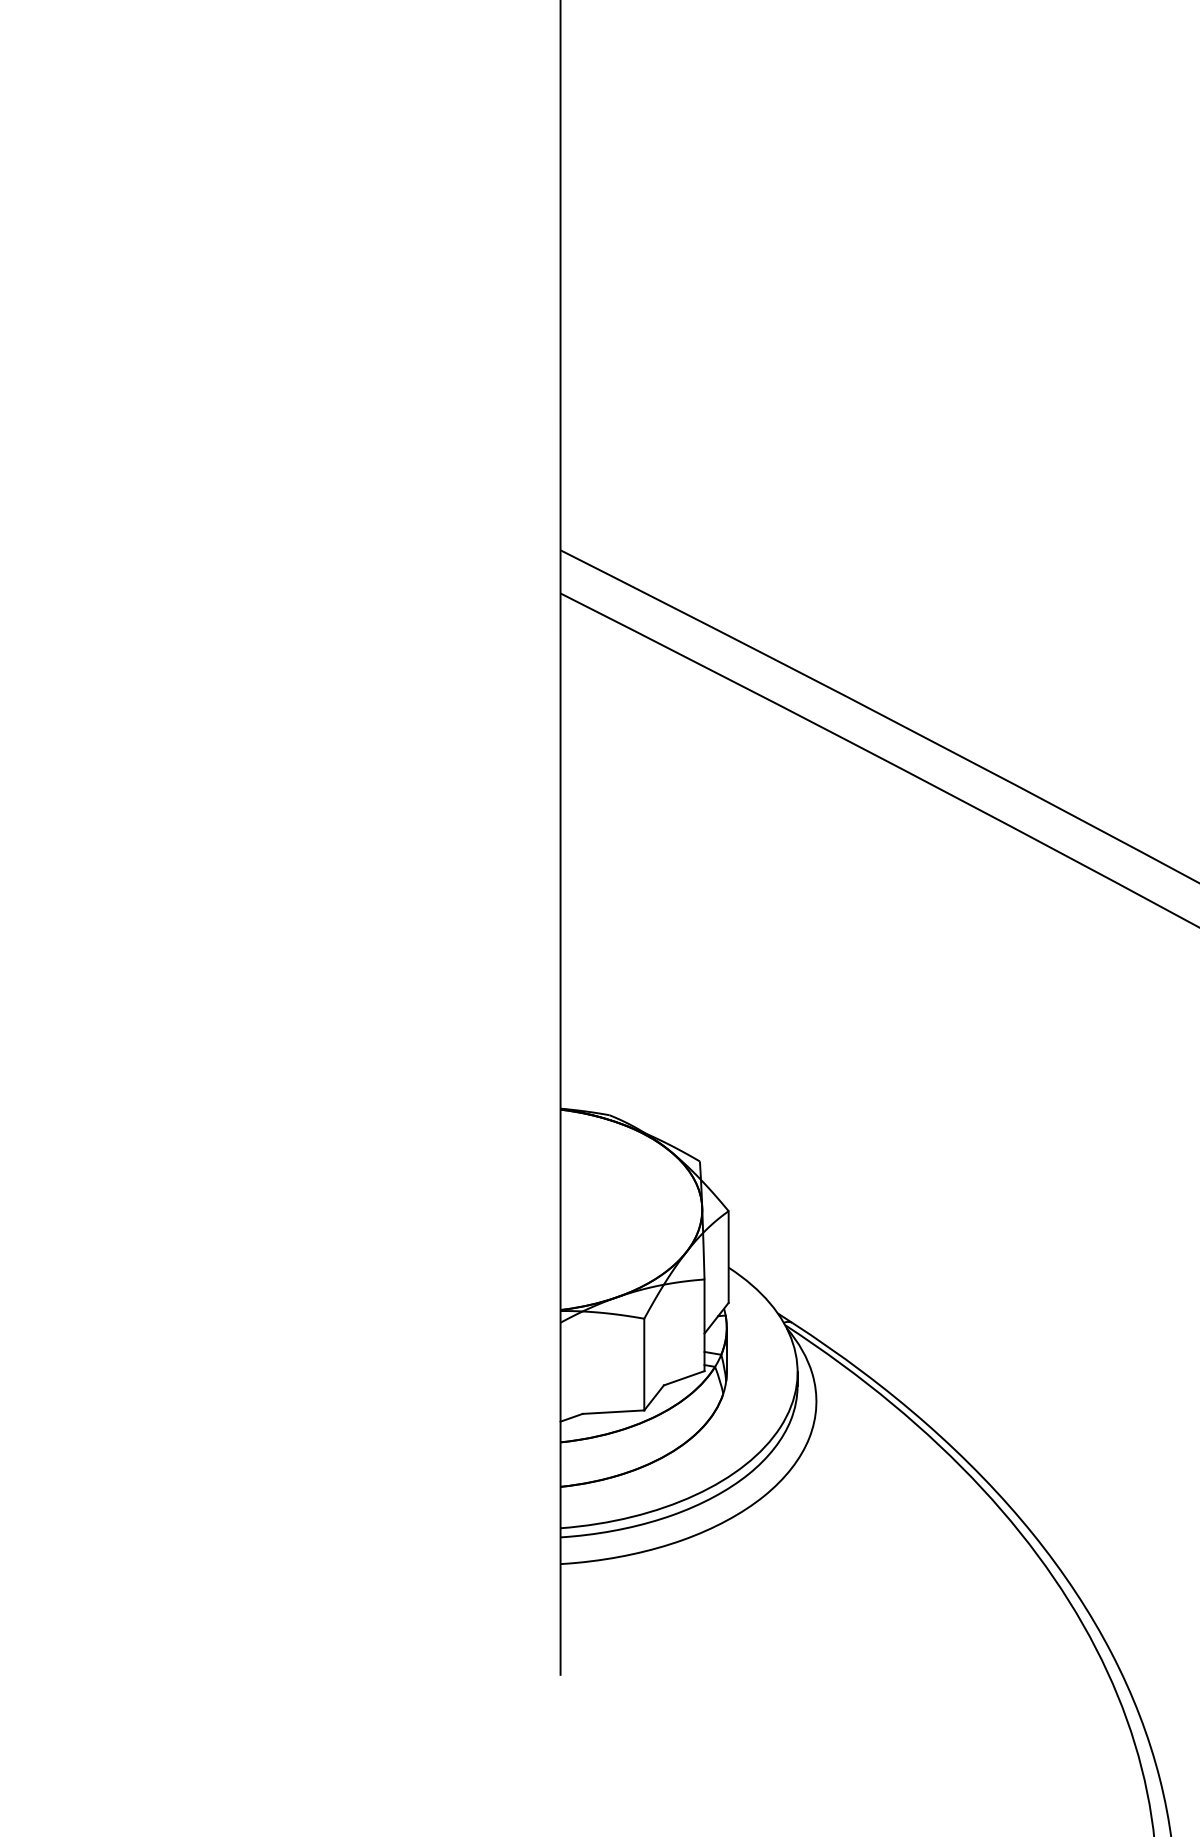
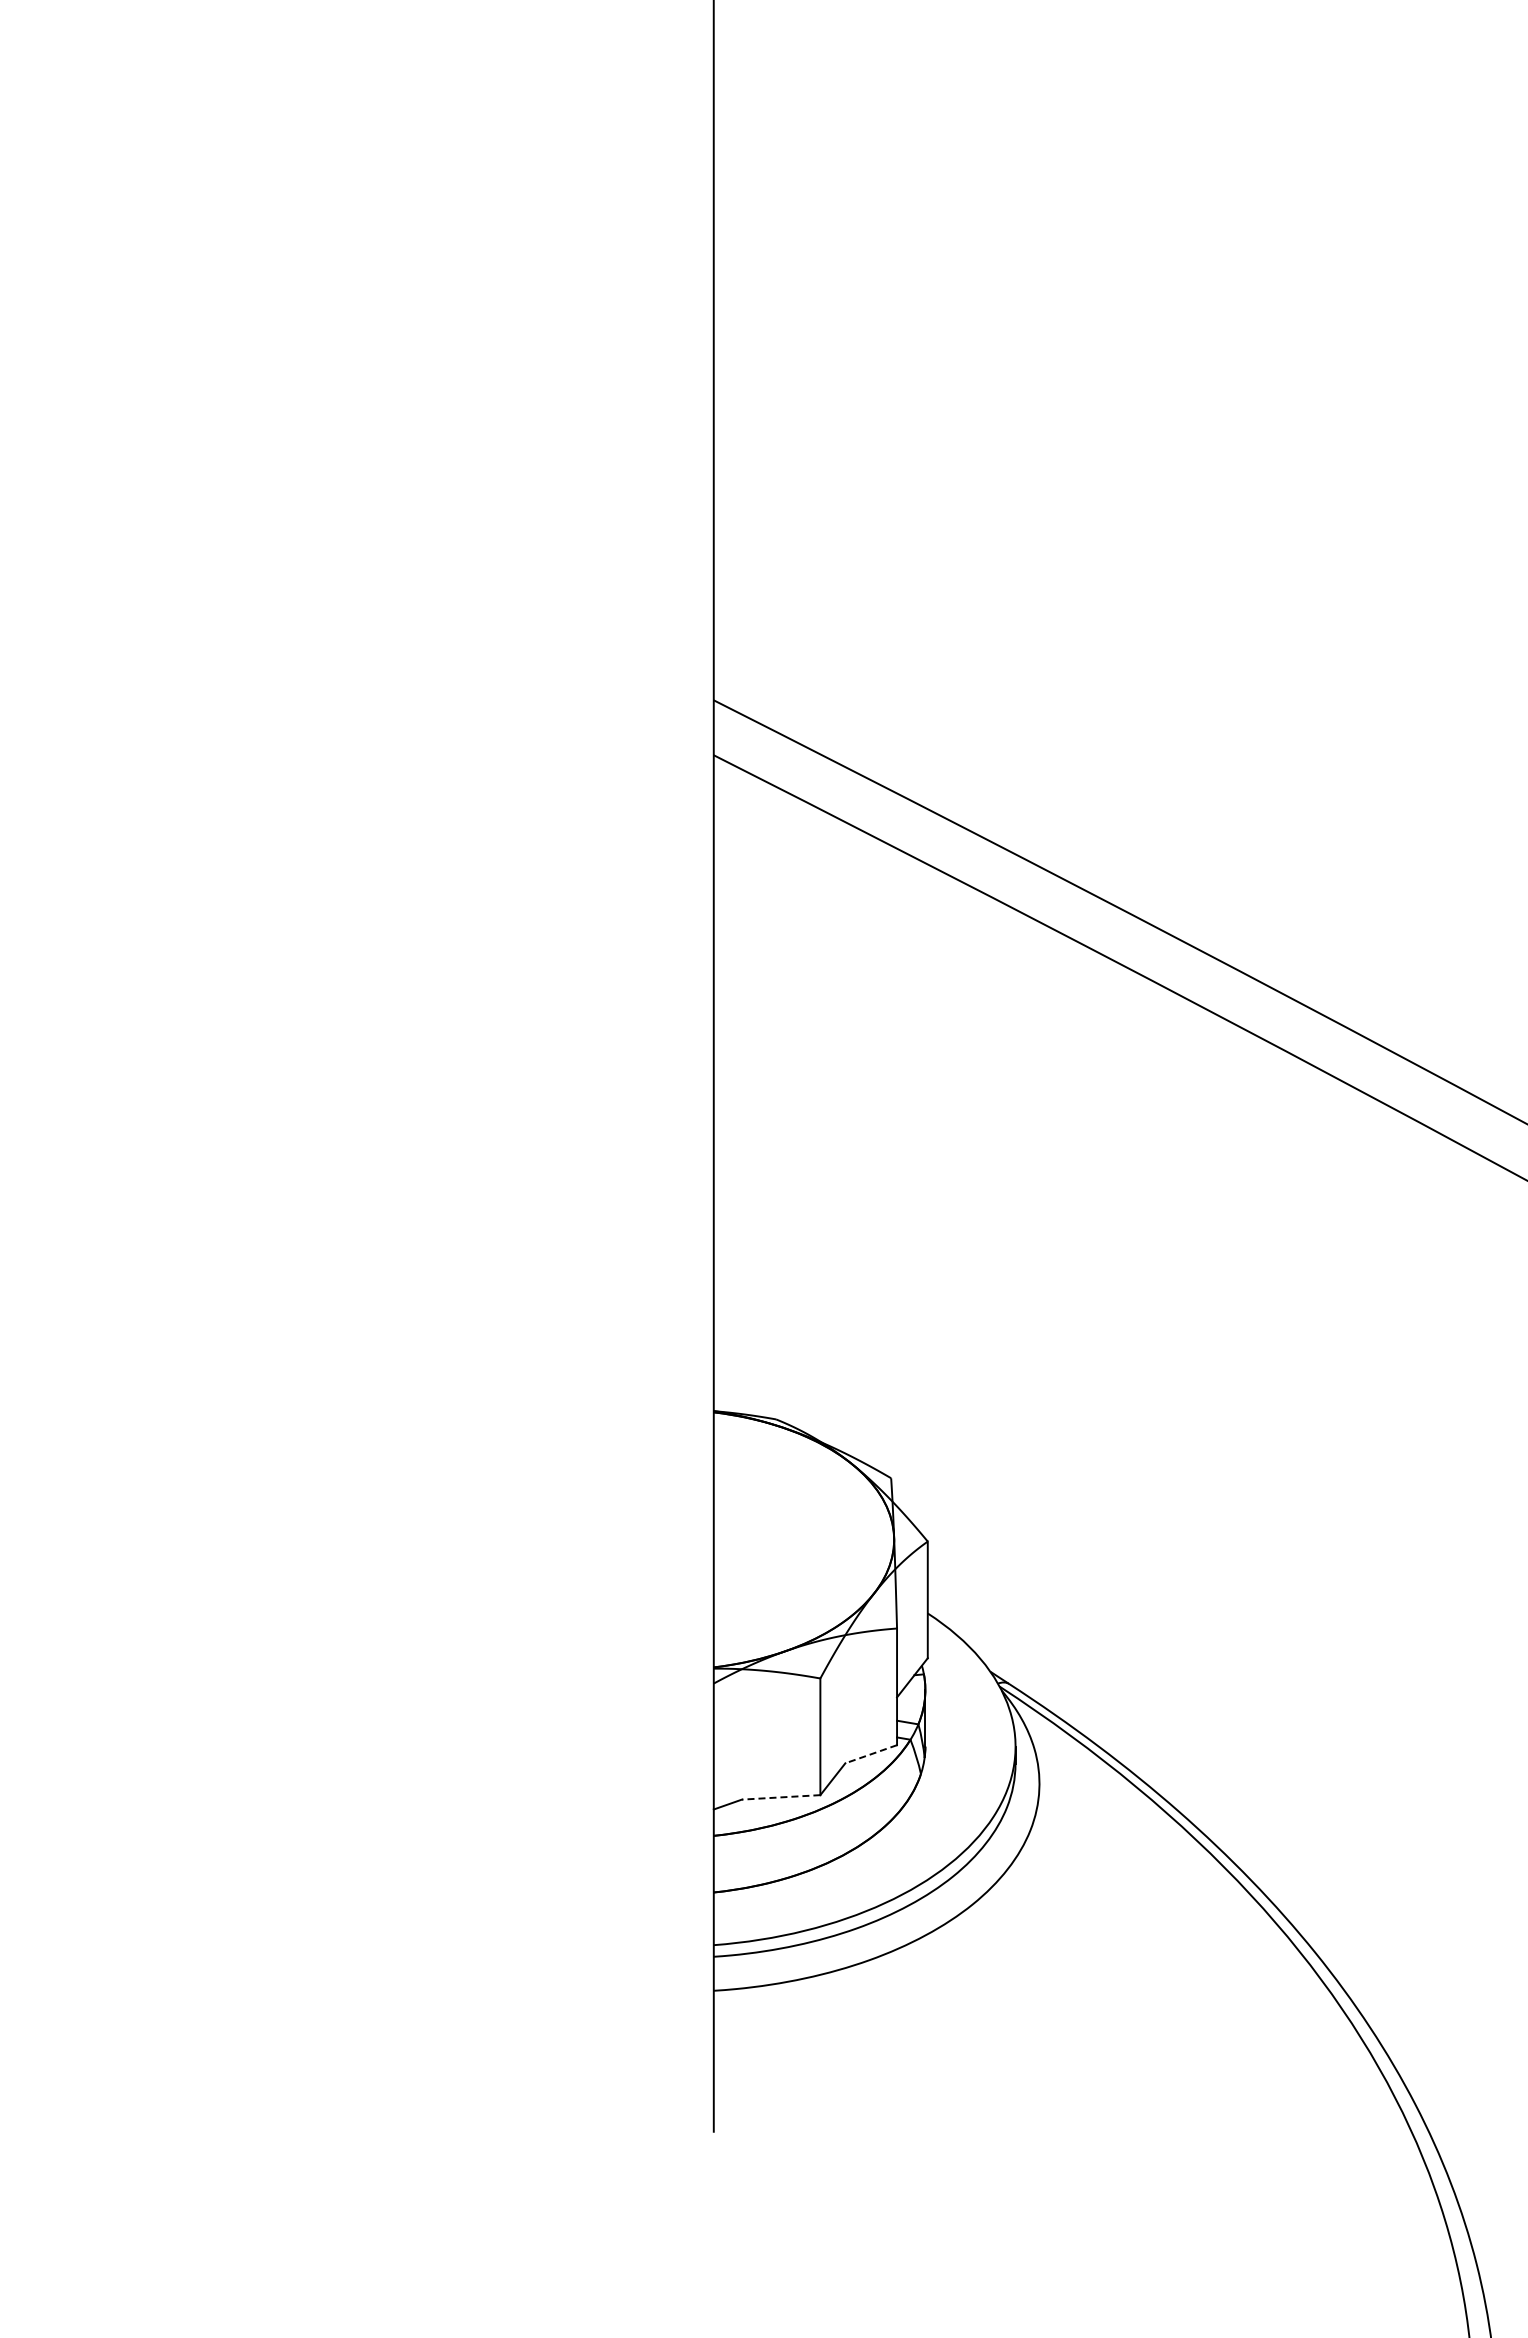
line: (683, 1378) -> (870, 1754), solid -> dashed
line: (612, 1412) -> (780, 1797), solid -> dashed

